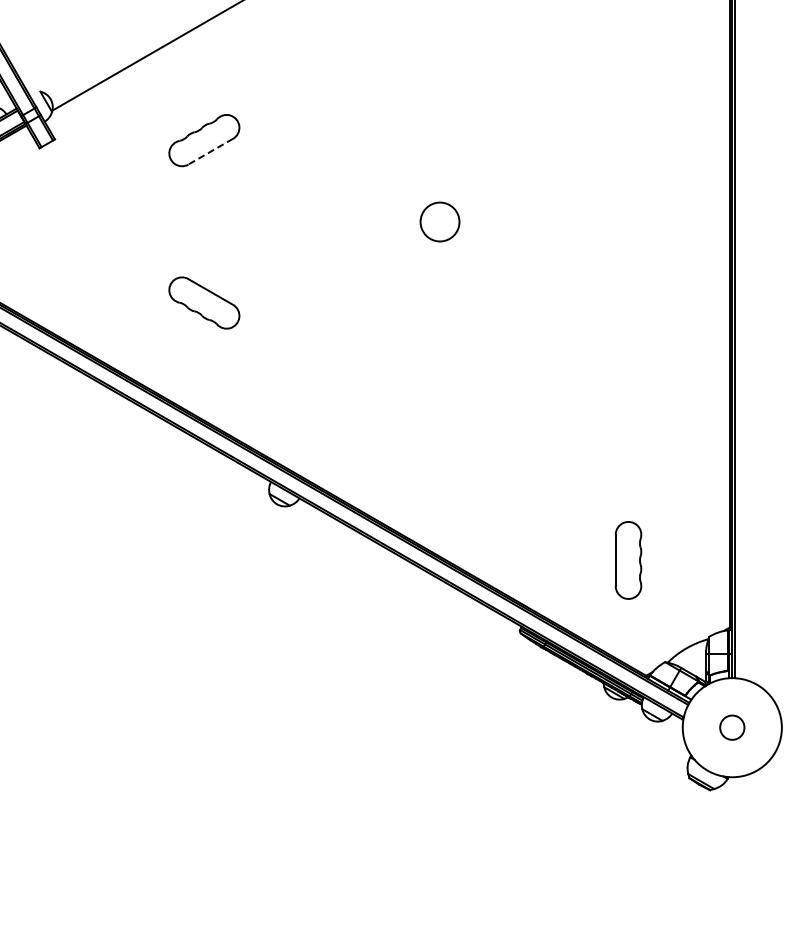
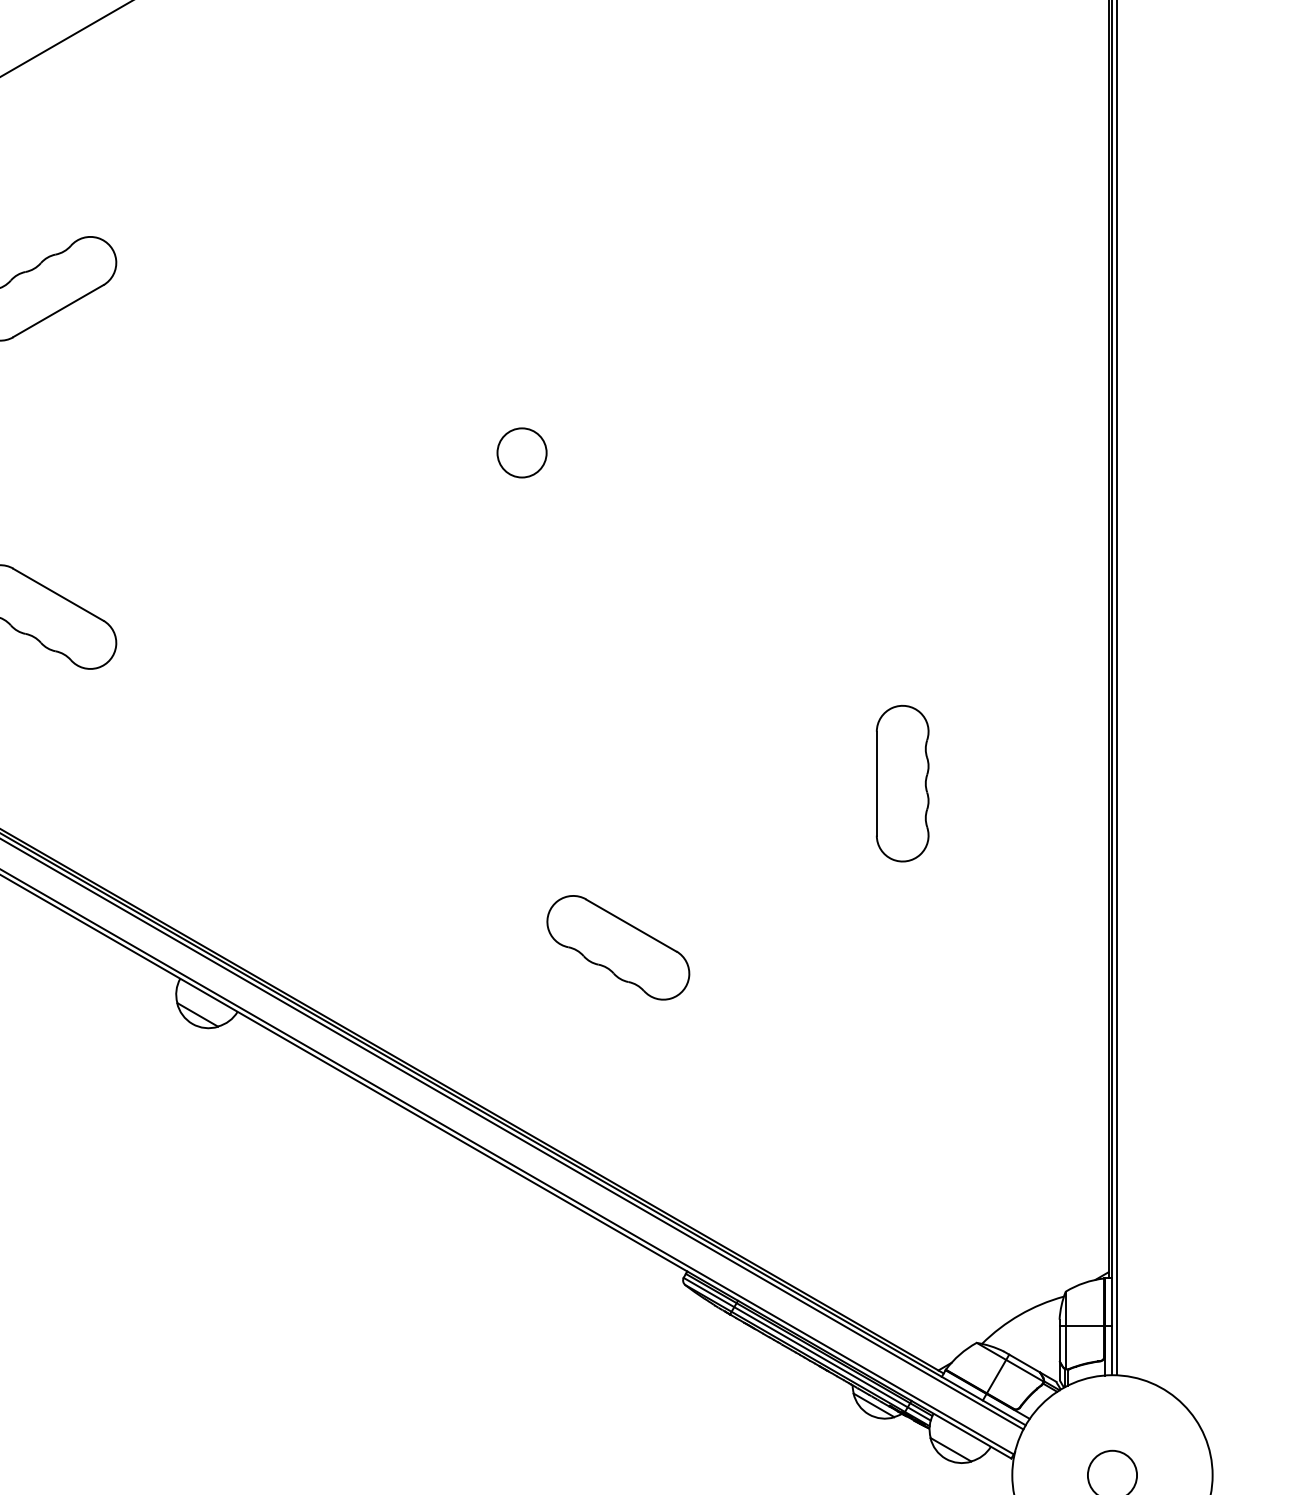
line: (210, 151) -> (57, 310), dashed -> solid
circle: (440, 221) -> (522, 452), size x0.62
part: (487, 466) -> (617, 947), added
part: (628, 560) -> (902, 783), moved

